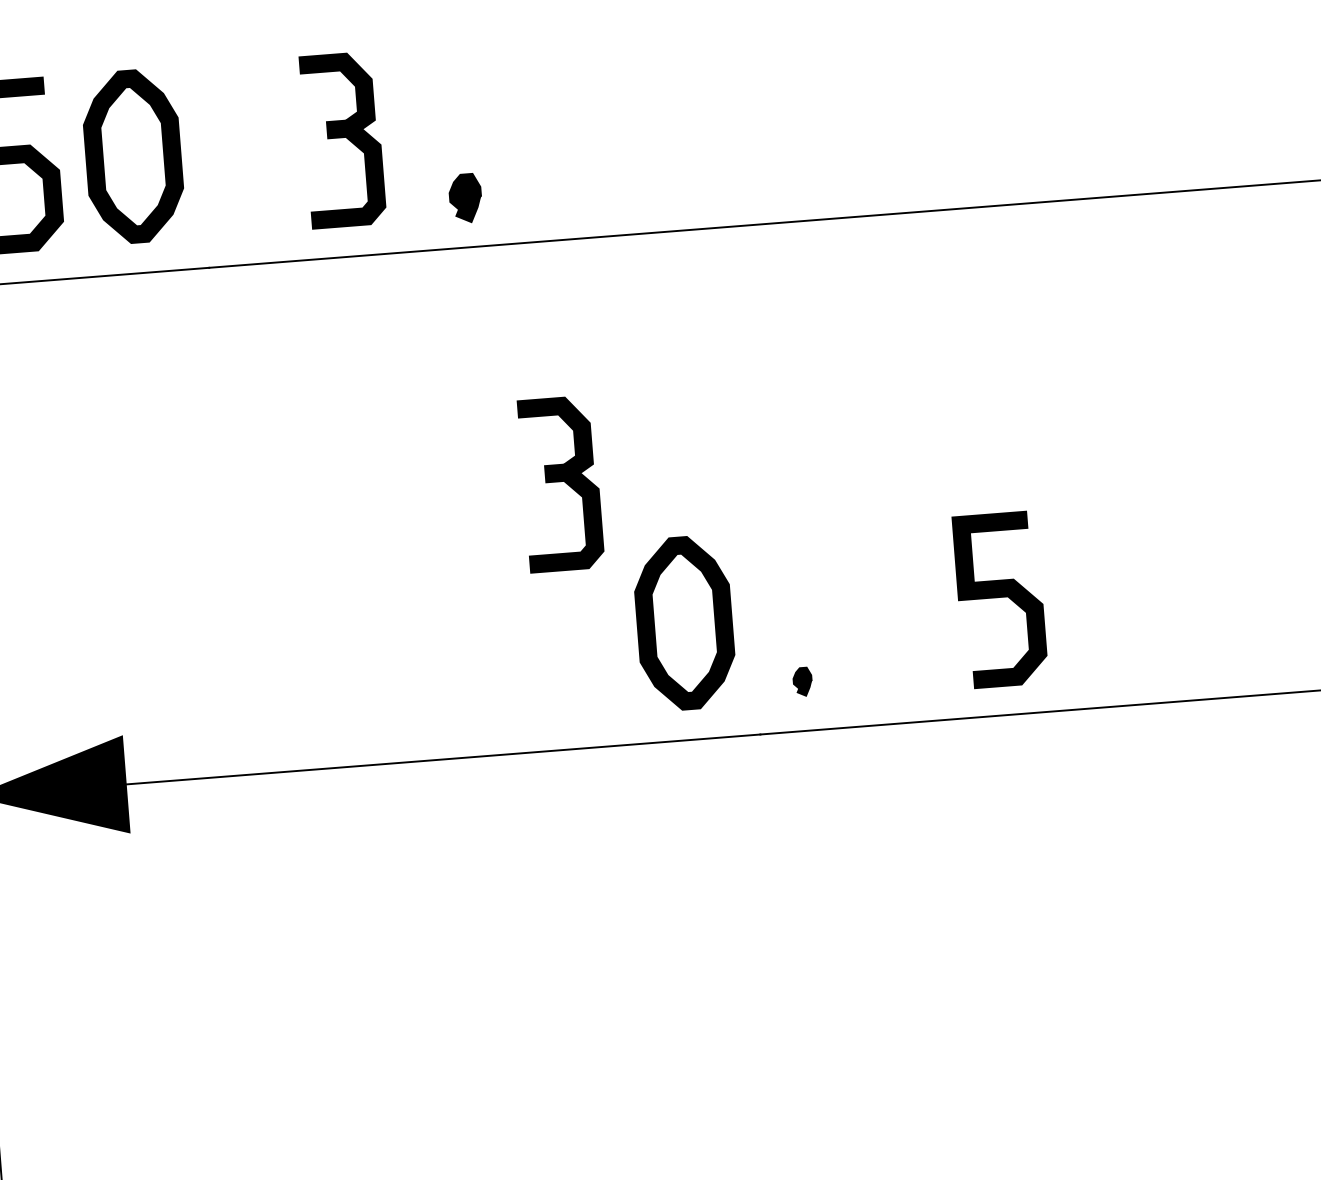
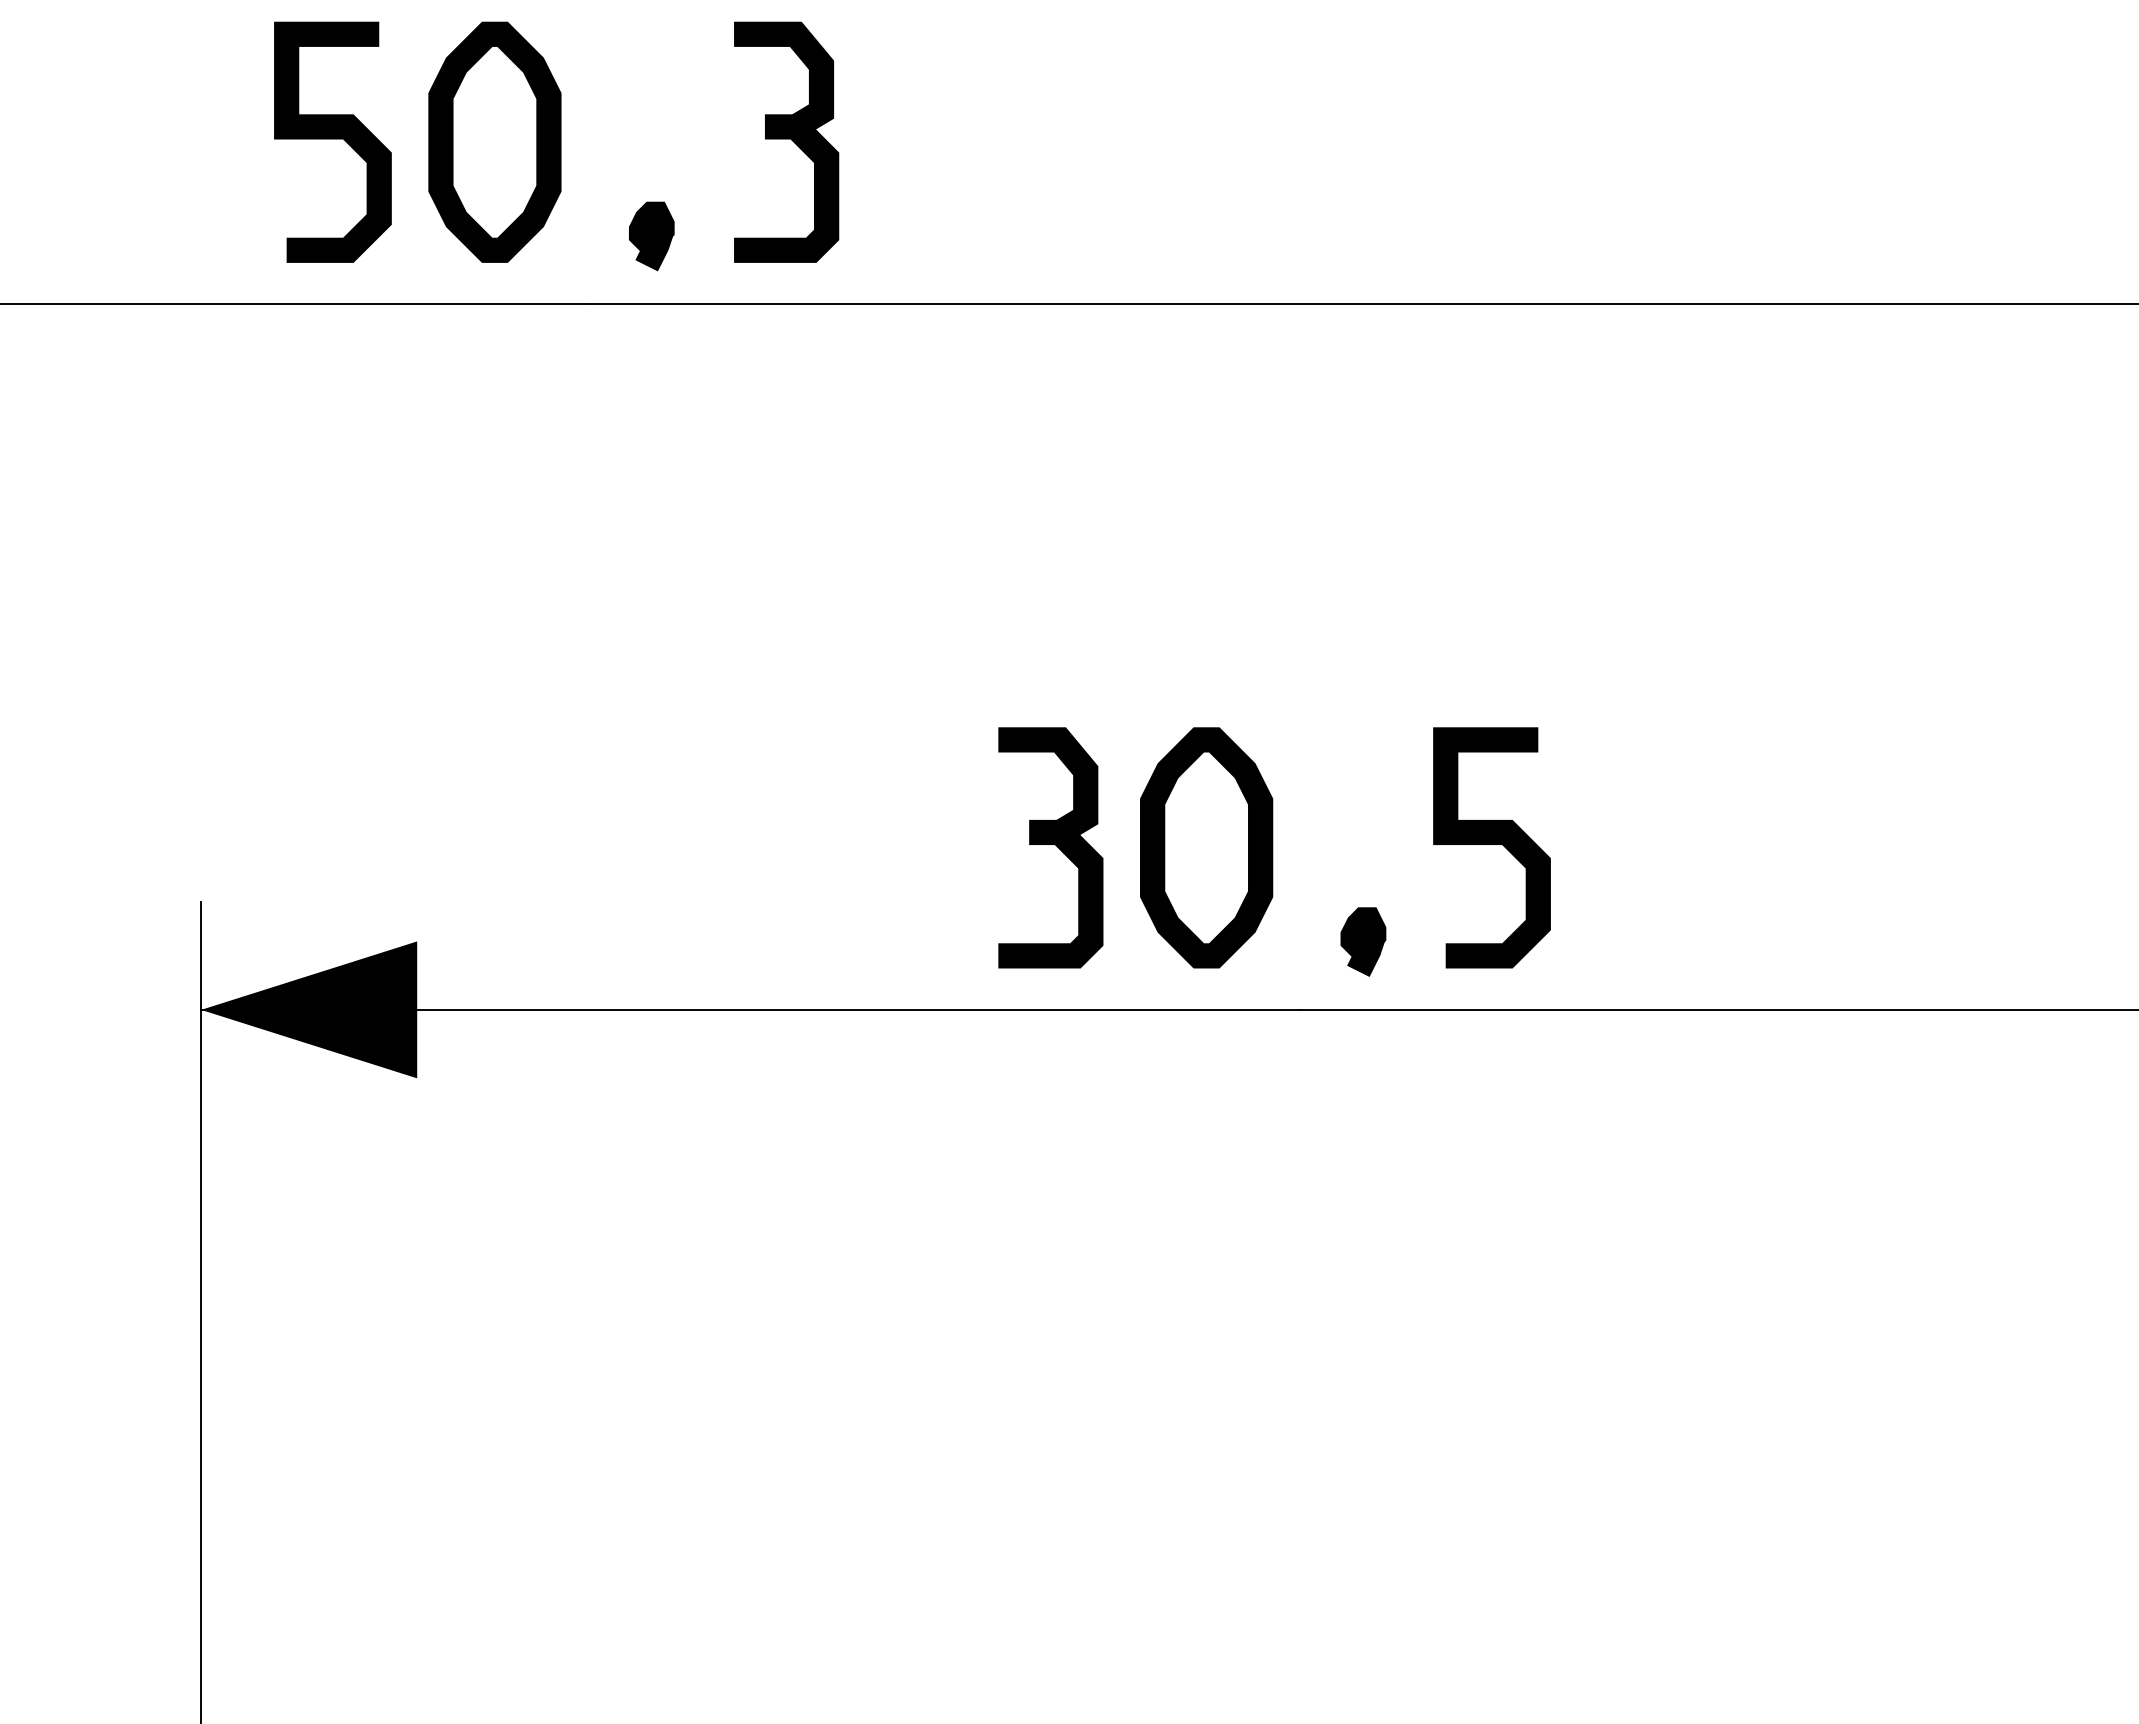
part: (465, 198) -> (651, 236), moved
part: (560, 483) -> (1050, 847), moved
curve: (1000, 597) -> (1491, 844), moved
part: (802, 681) -> (1363, 941), size x1.67

